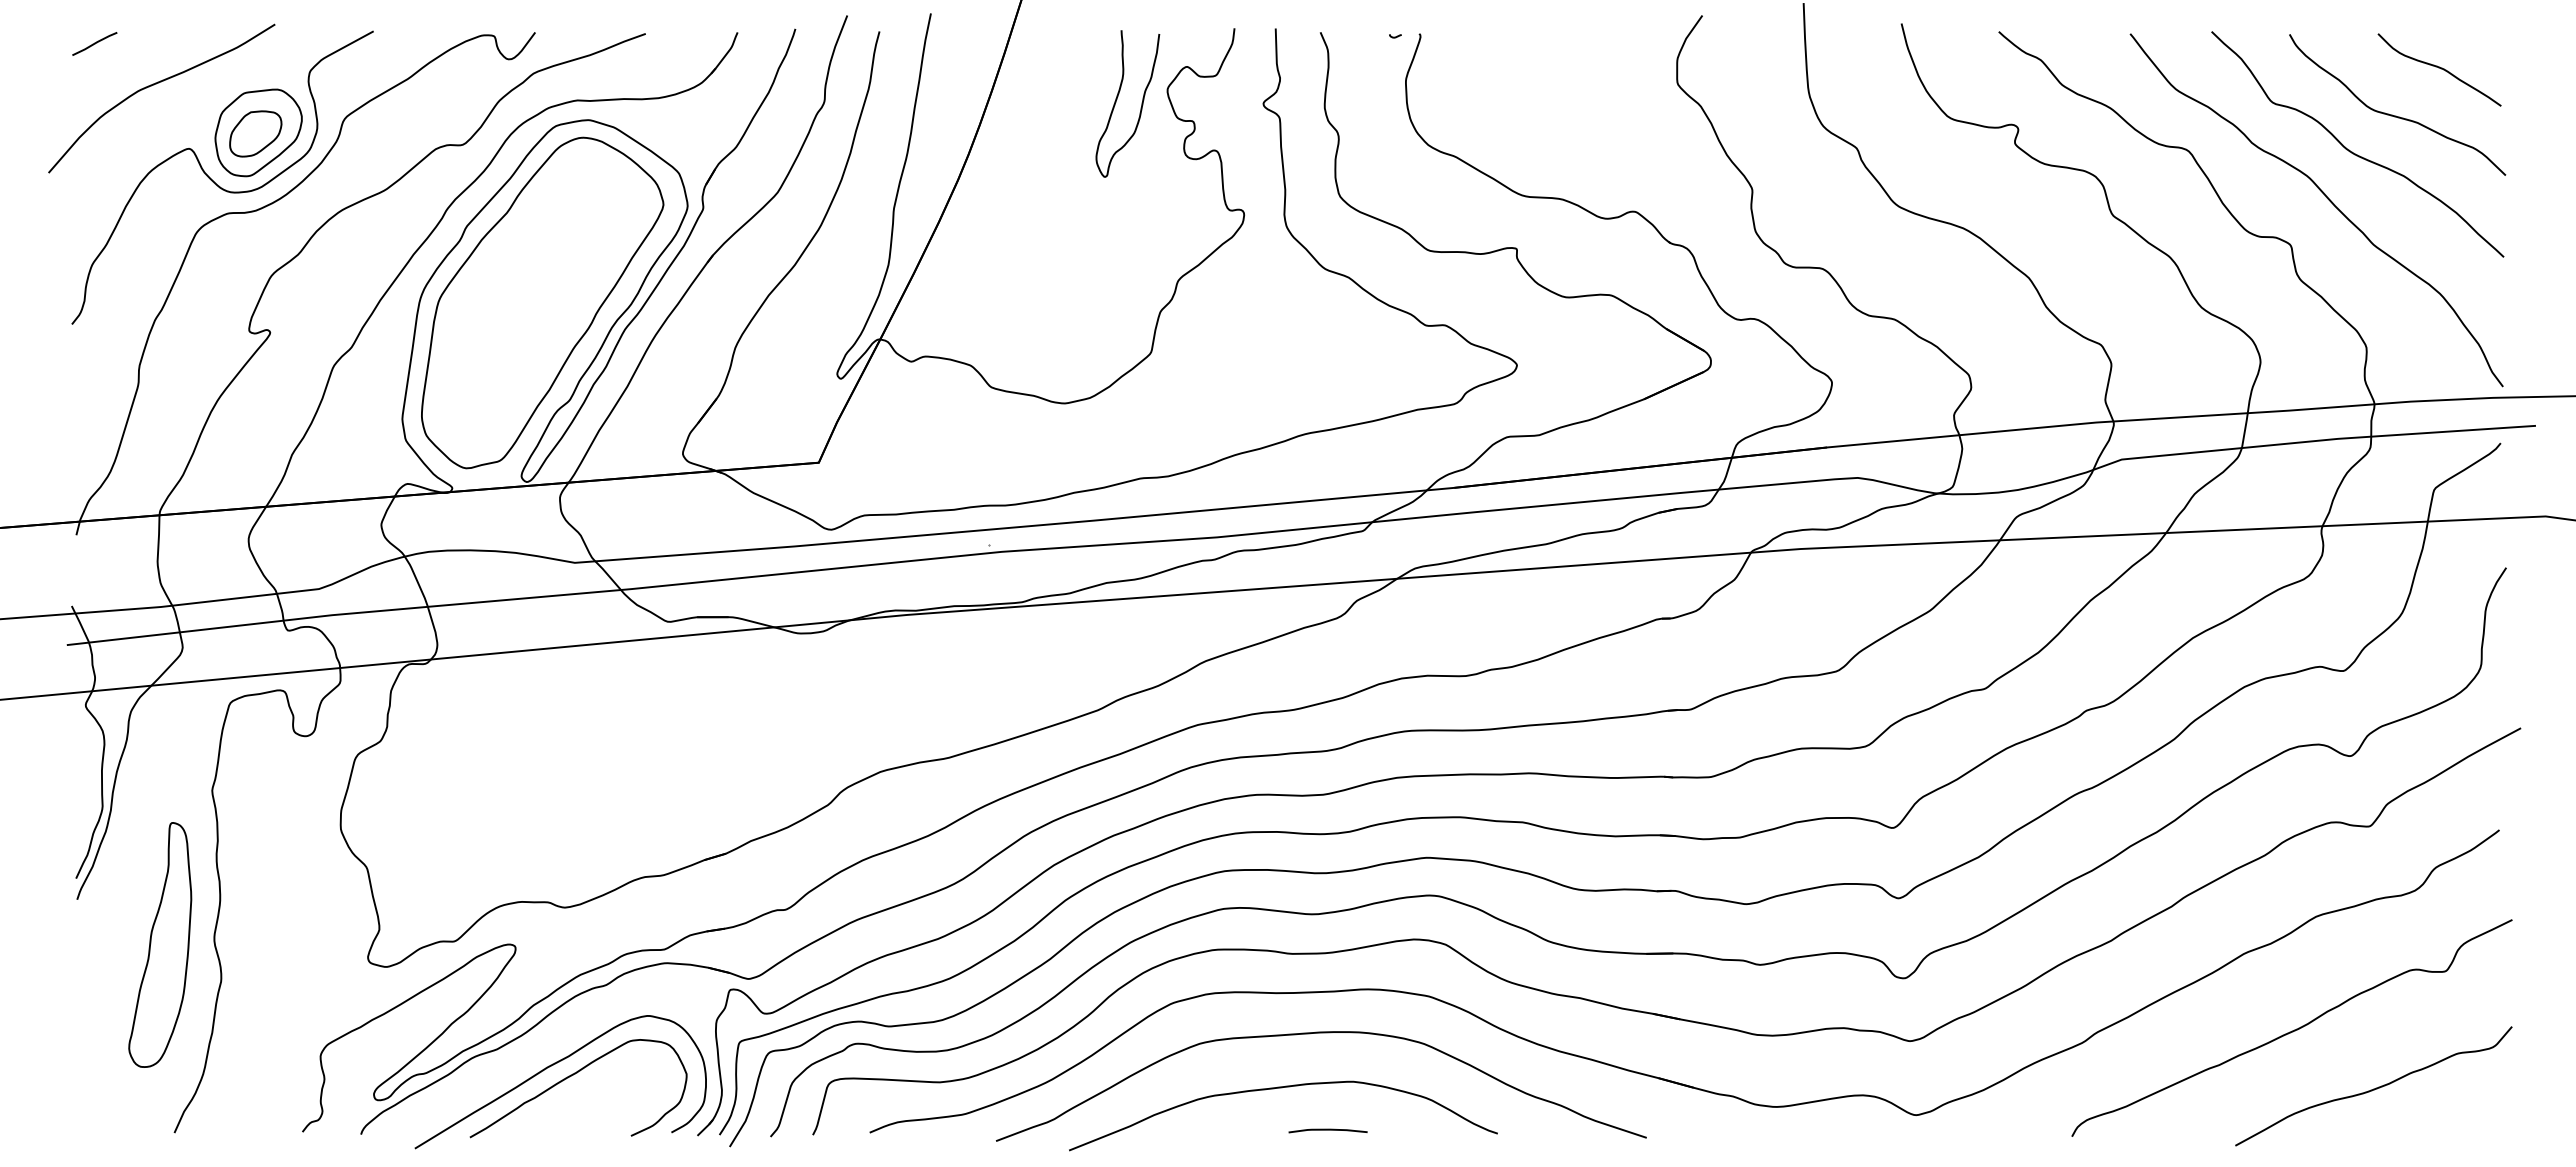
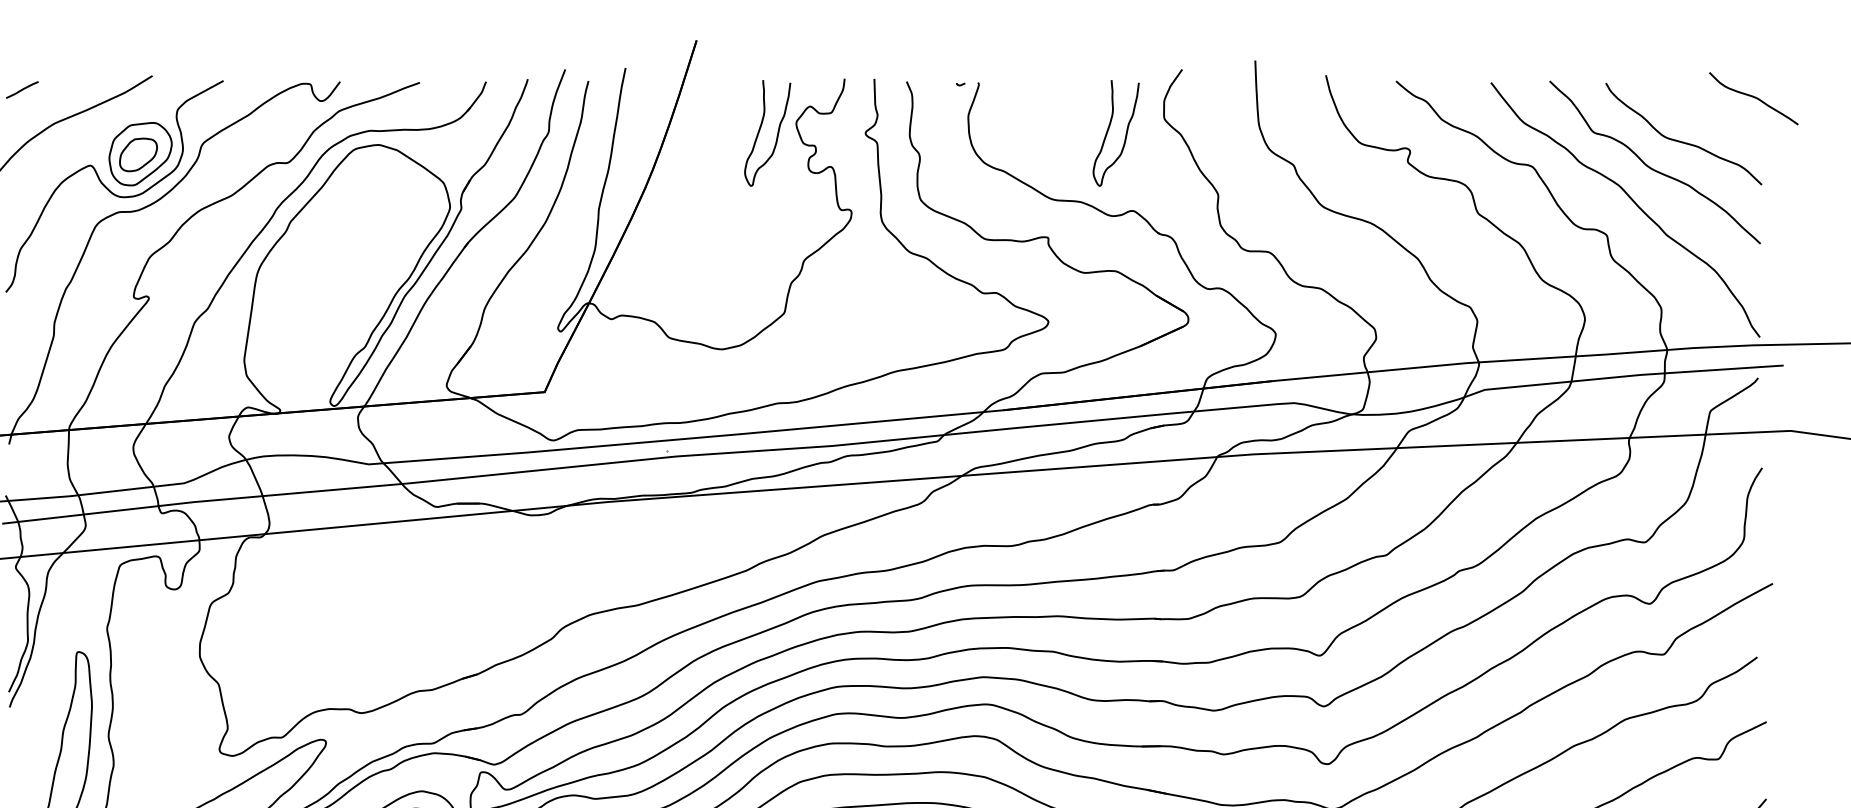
curve: (2439, 68) -> (1753, 97), moved
curve: (1600, 99) -> (1108, 130), added
part: (542, 302) -> (345, 276), removed

